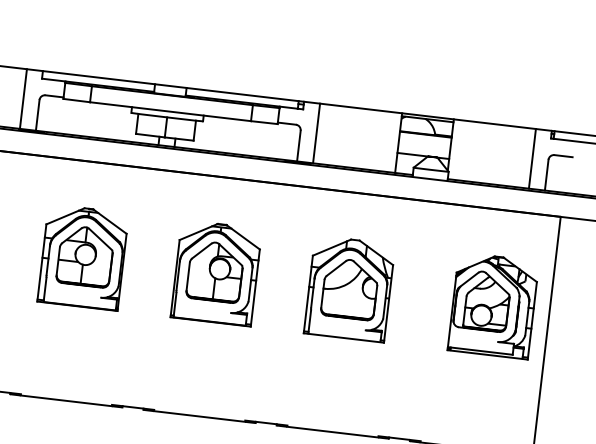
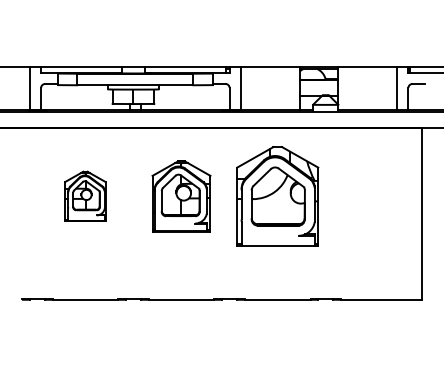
part: (83, 257) -> (85, 196), size x0.7
part: (349, 288) -> (277, 196), size x1.4
part: (493, 305) -> (381, 196), removed

